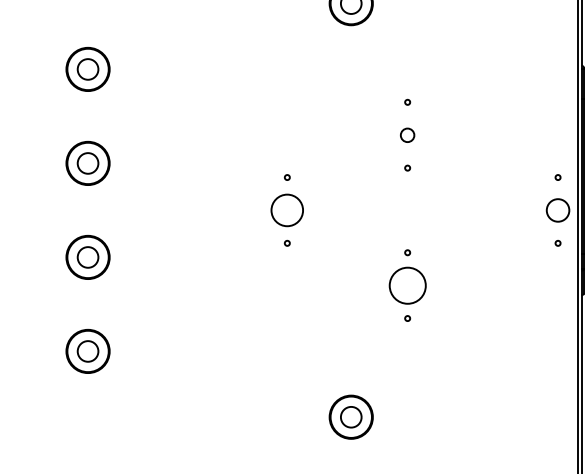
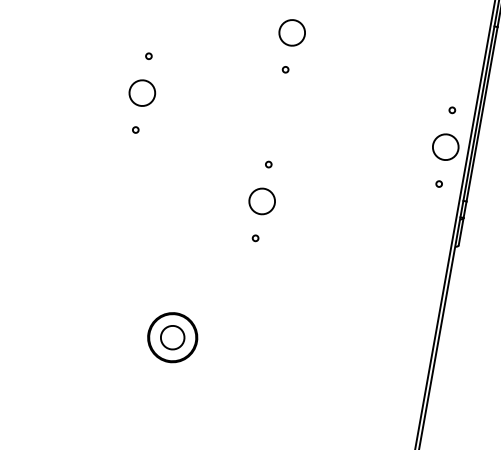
circle: (407, 135) -> (291, 33), size x1.67
circle: (287, 210) -> (142, 93), size x0.71
circle: (407, 285) -> (262, 201), size x0.62

